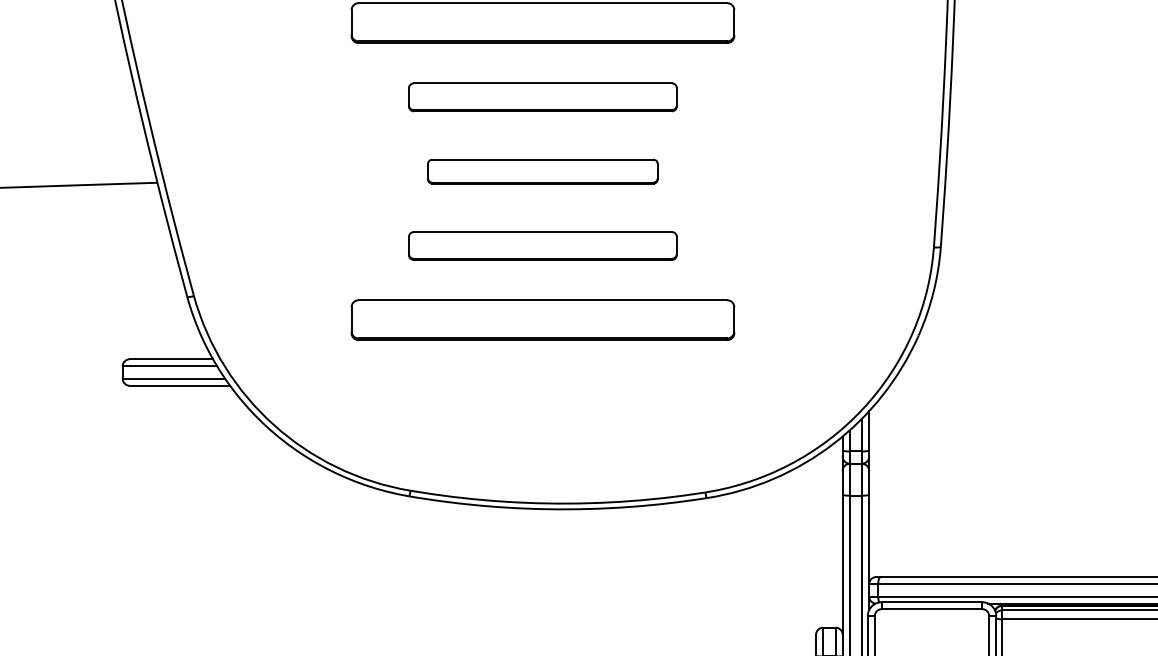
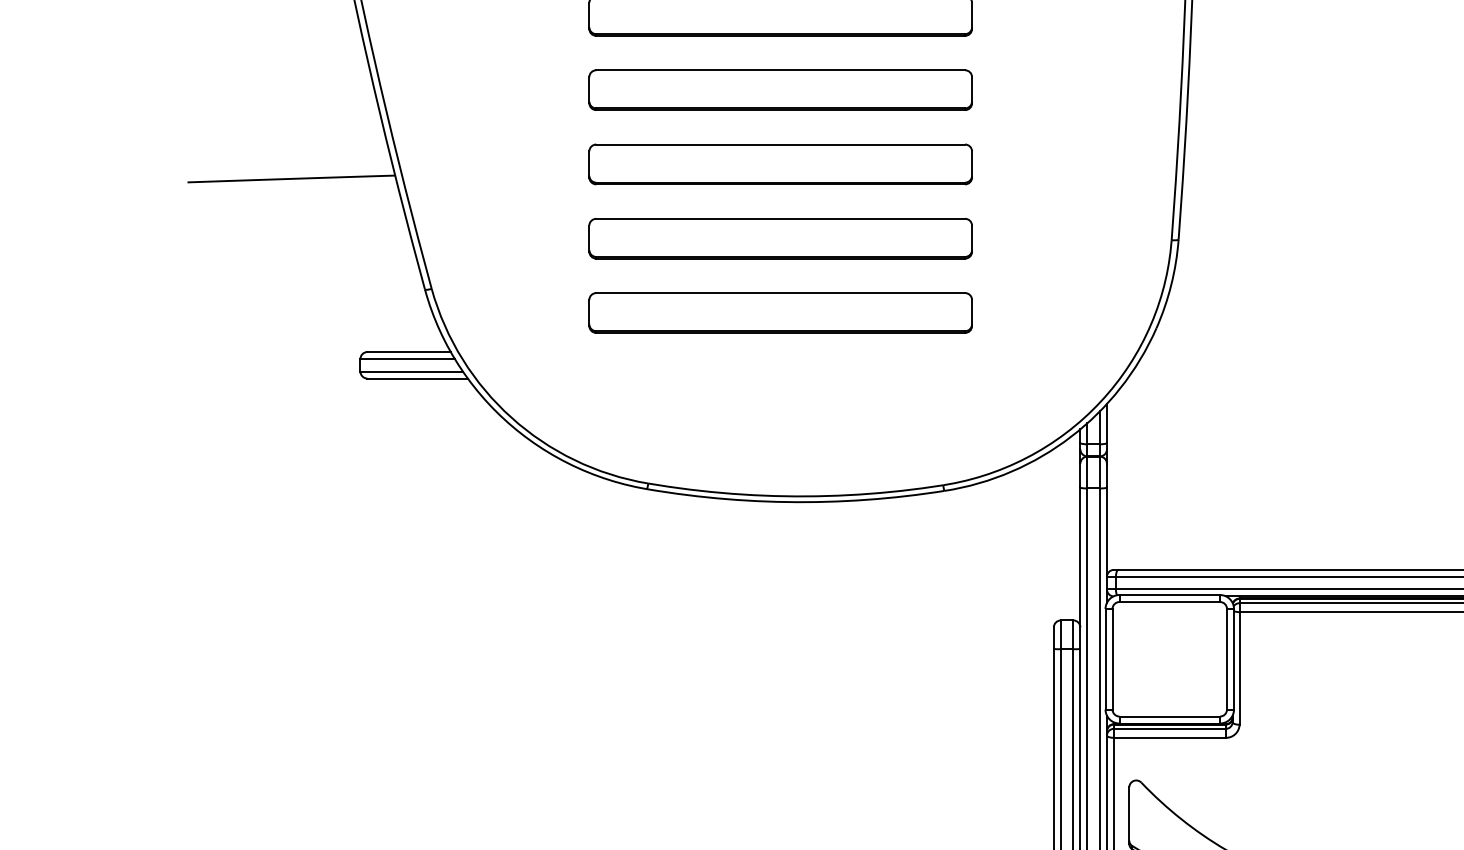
part: (542, 96) -> (780, 89), size x1.43
part: (542, 171) -> (780, 164), size x1.67
part: (542, 245) -> (780, 238), size x1.43

